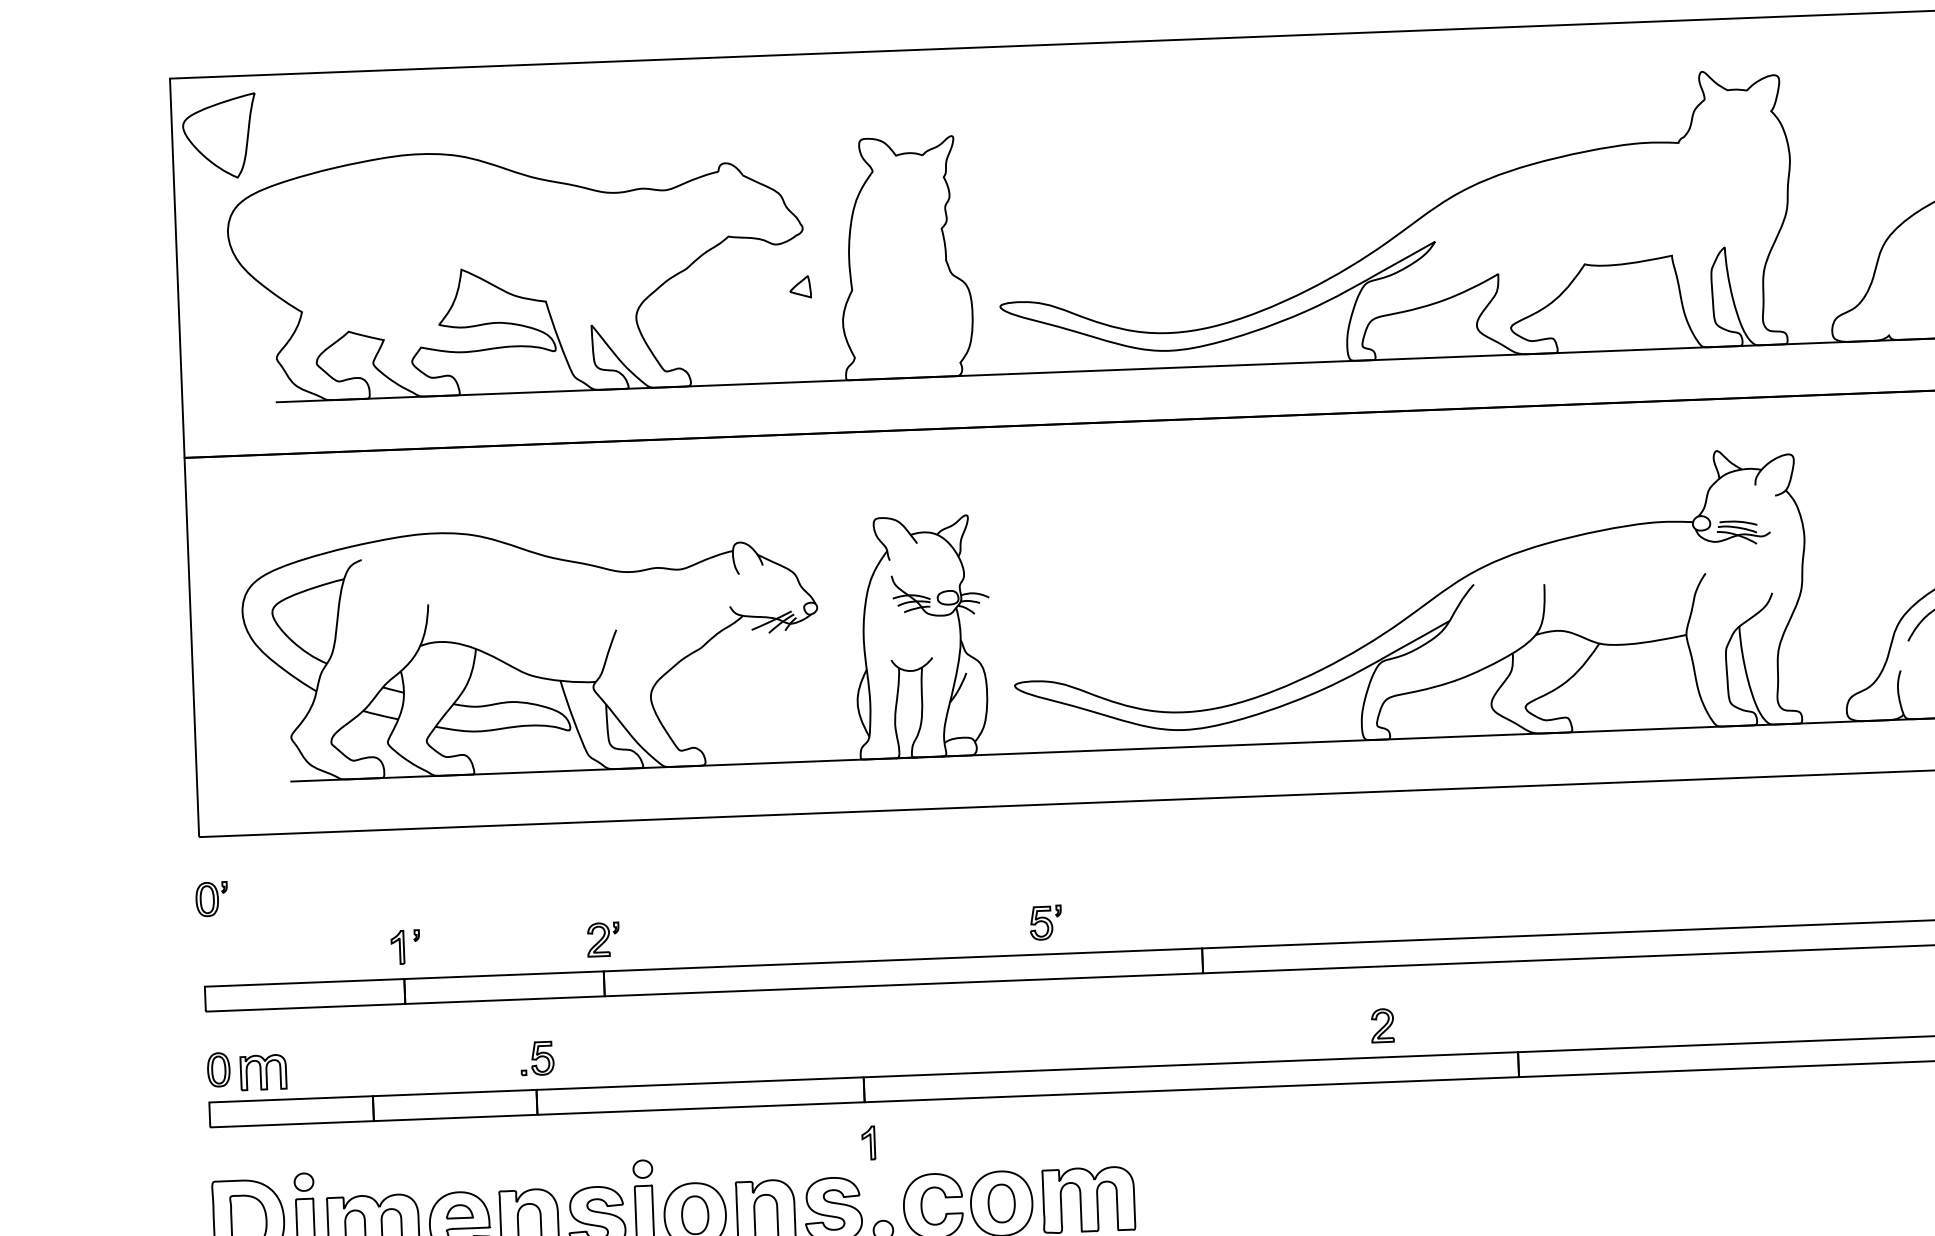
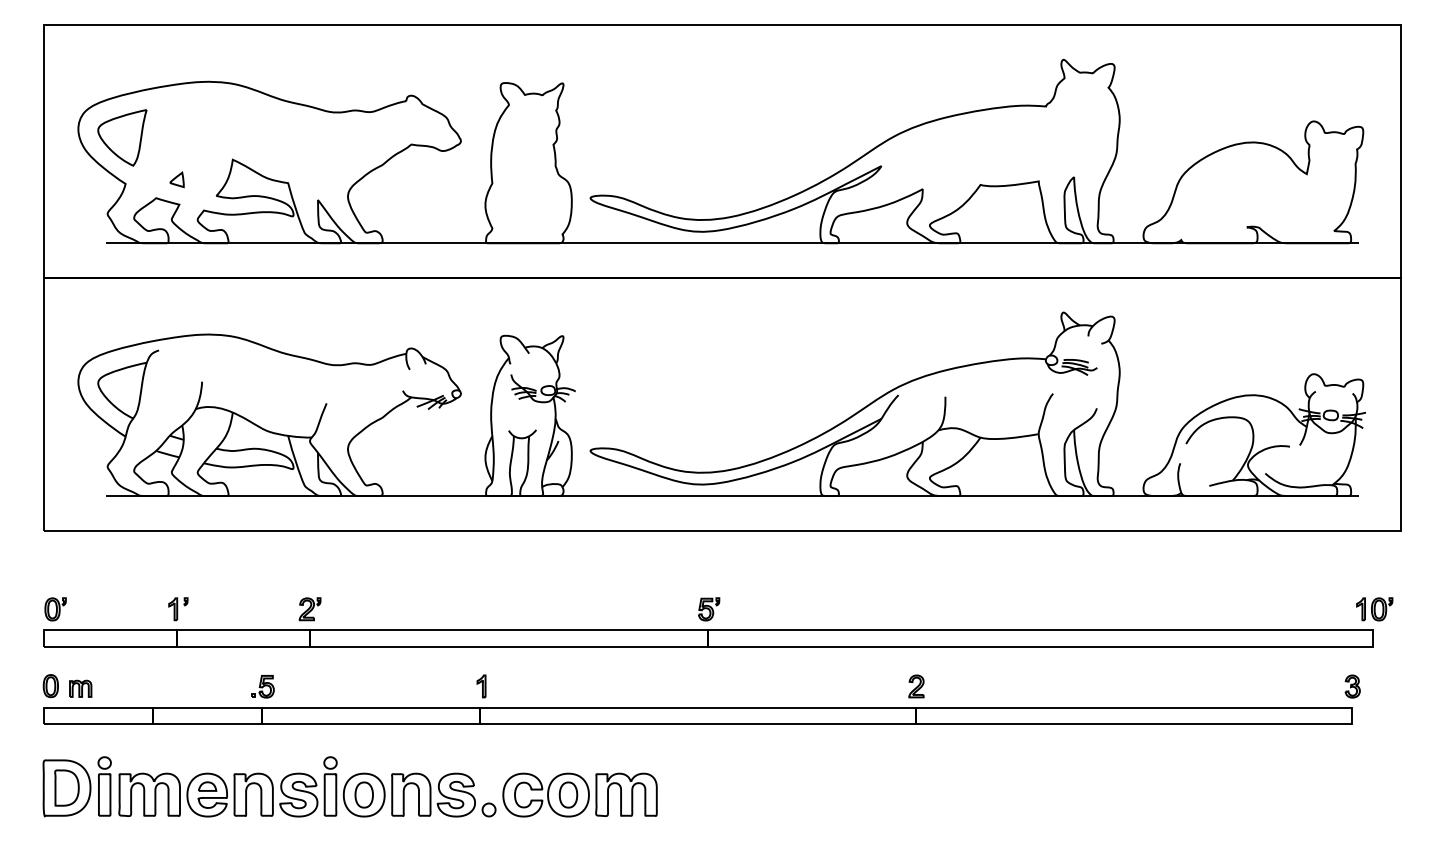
part: (219, 135) -> (122, 137), moved
part: (799, 286) -> (176, 179), moved
part: (211, 899) -> (55, 609), moved
part: (1046, 922) -> (709, 609), moved
part: (1382, 1025) -> (916, 686), moved
part: (263, 1071) -> (80, 688), size x0.71
part: (868, 1143) -> (481, 686), moved

